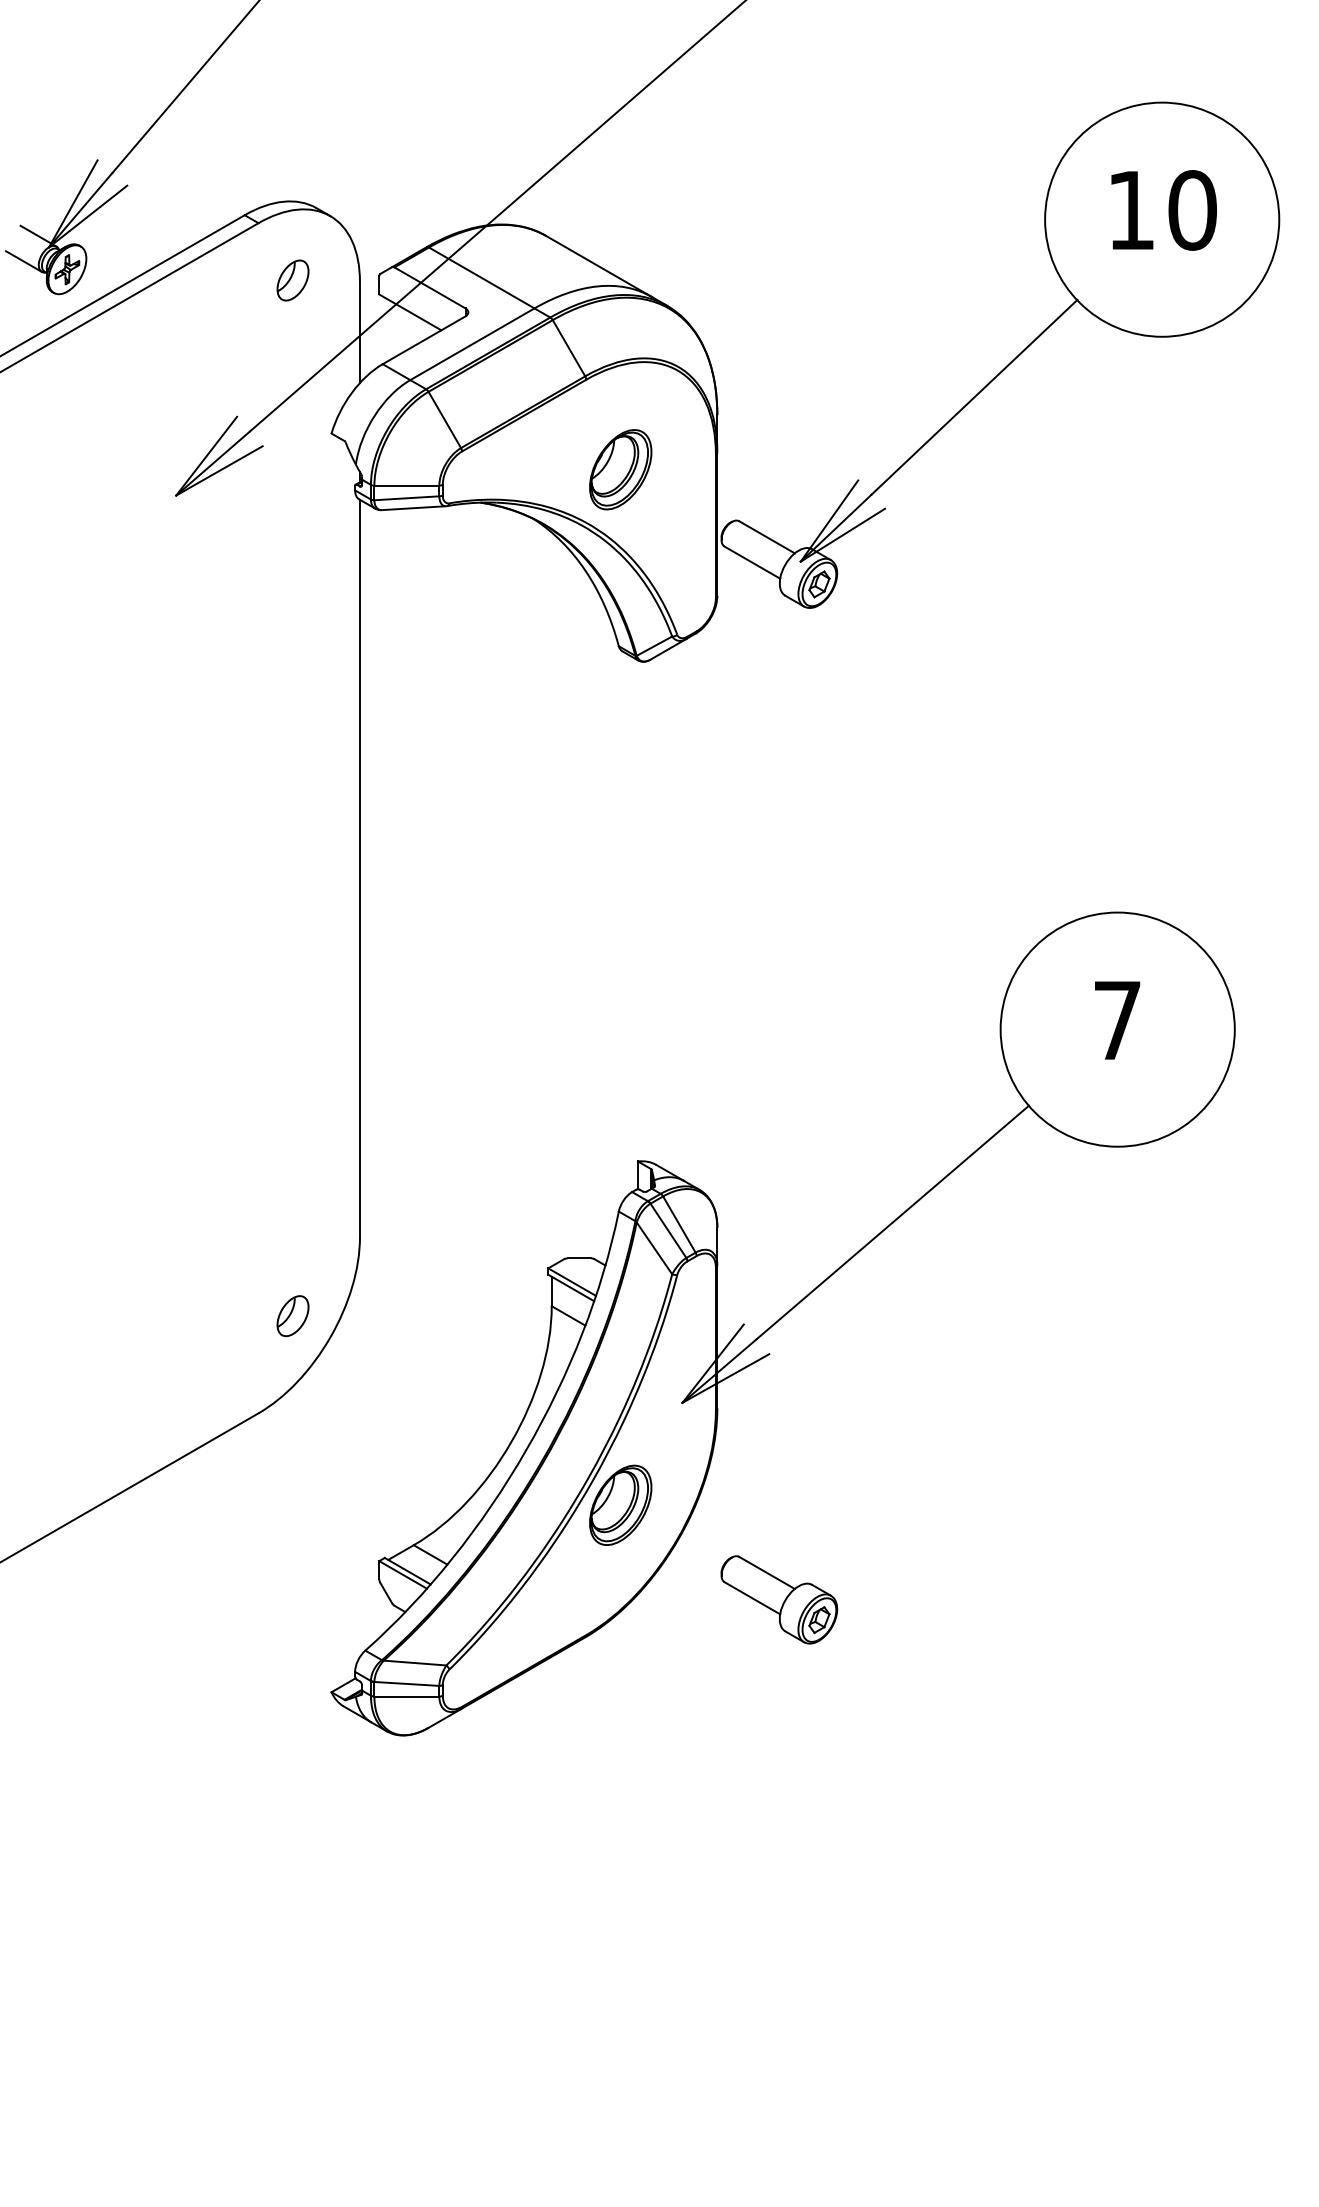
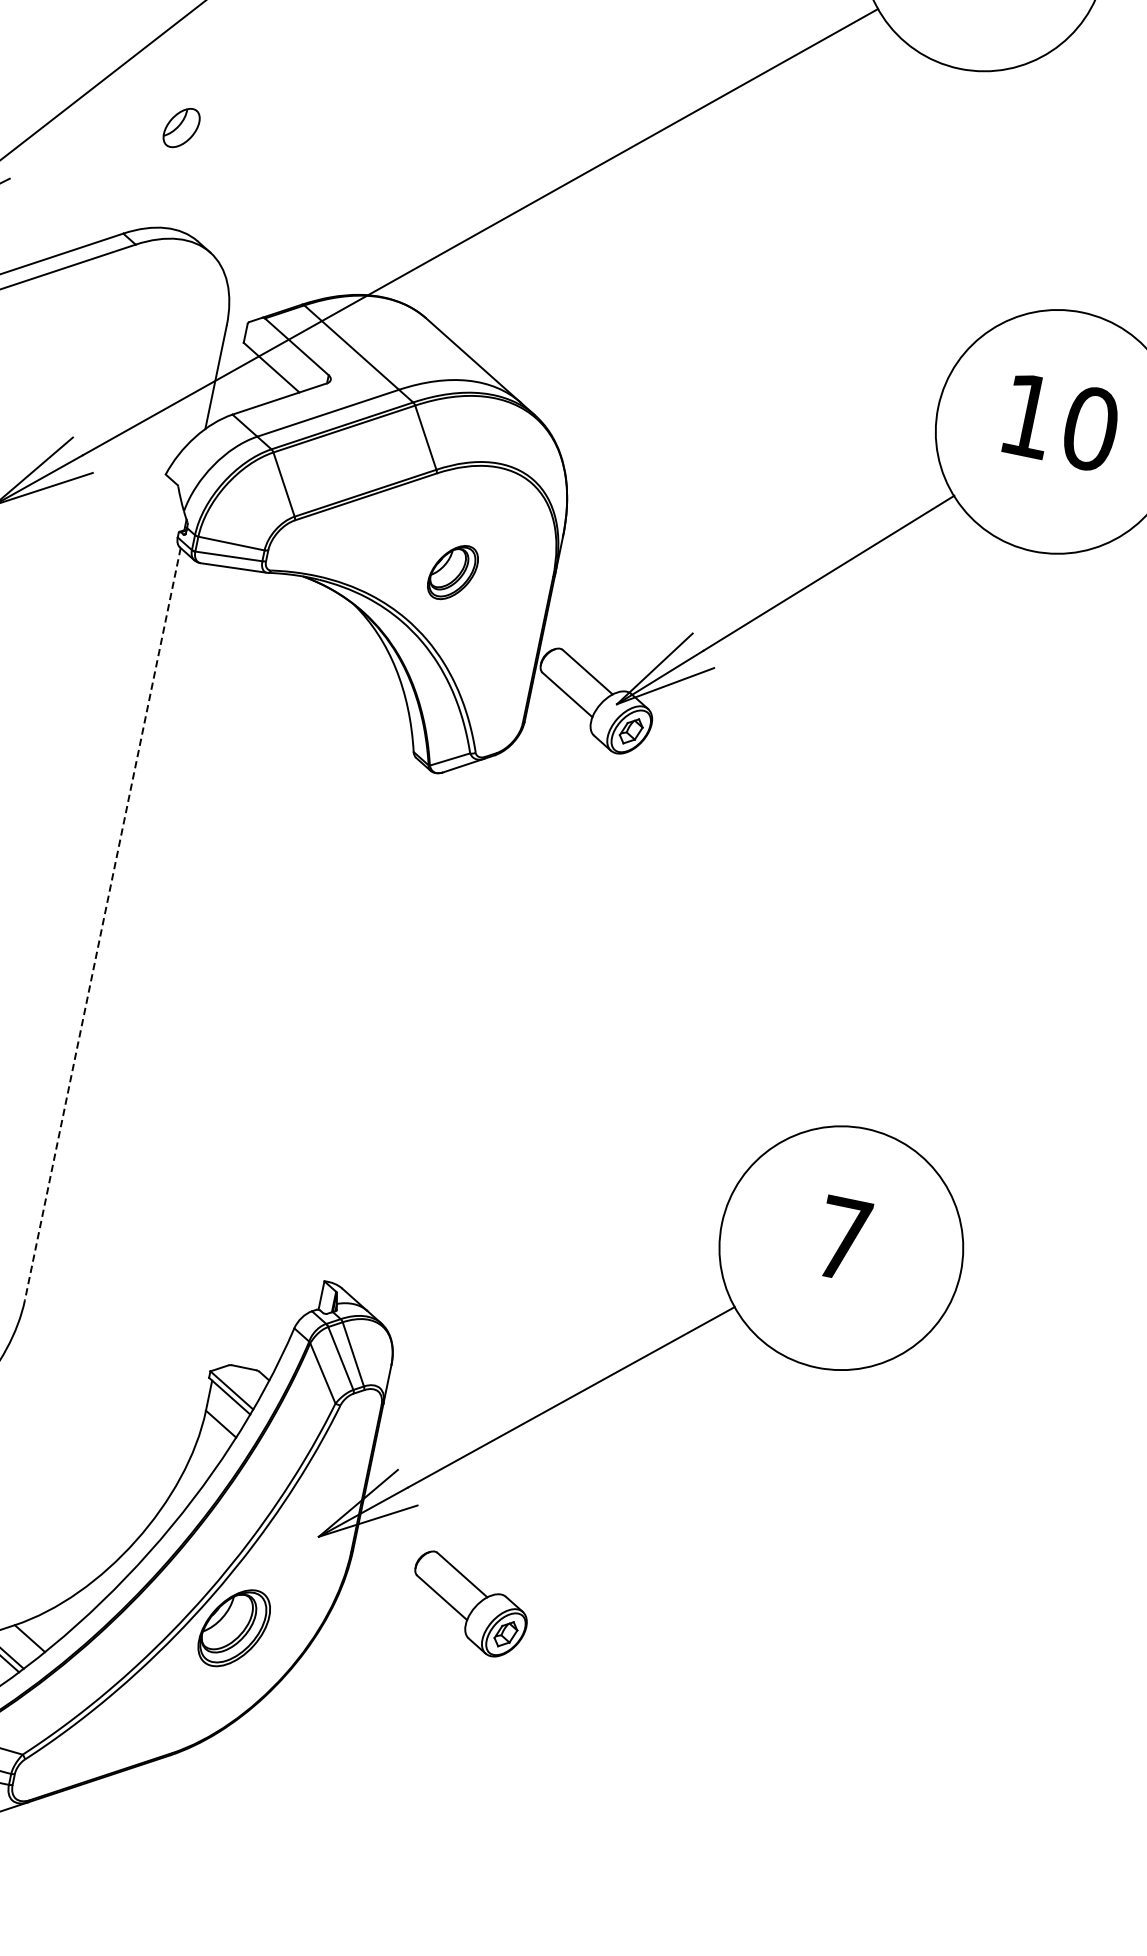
part: (292, 280) -> (181, 127), moved
part: (620, 469) -> (452, 572), size x0.7
line: (359, 868) -> (102, 923), solid -> dashed
part: (779, 1599) -> (469, 1604), moved

